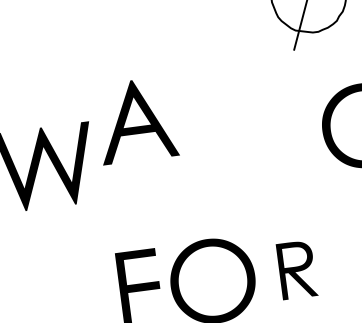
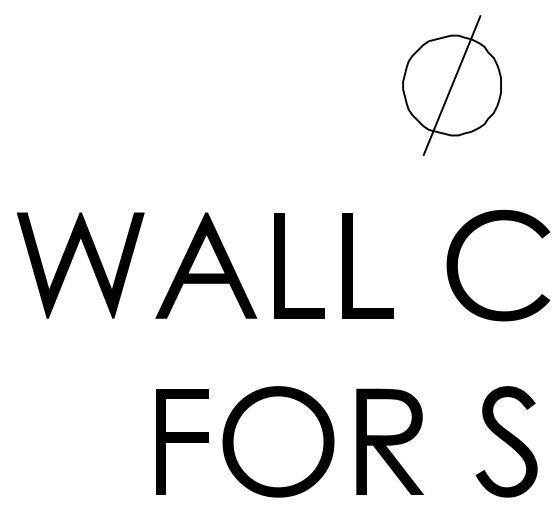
part: (136, 120) -> (206, 265), moved
fill: (262, 139) -> (367, 265), added
fill: (211, 145) -> (299, 265), added
part: (296, 269) -> (389, 441), size x1.43

